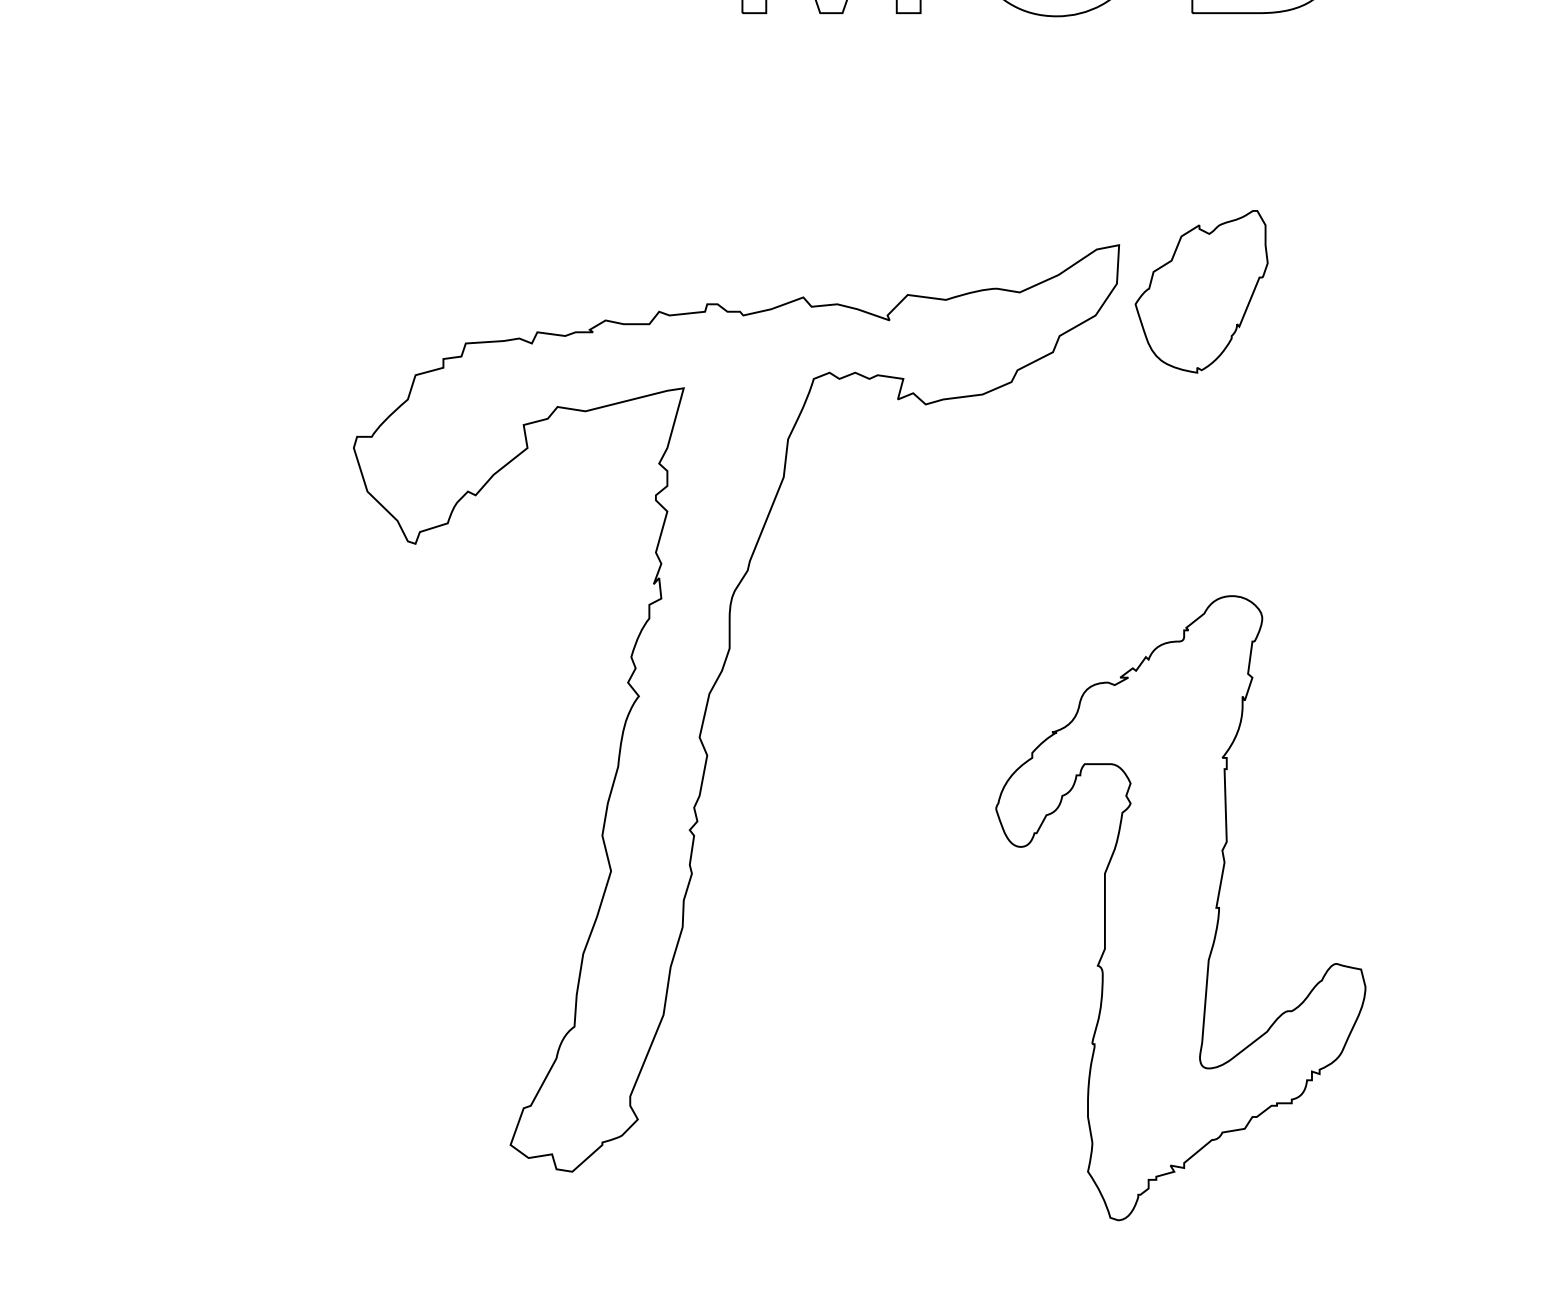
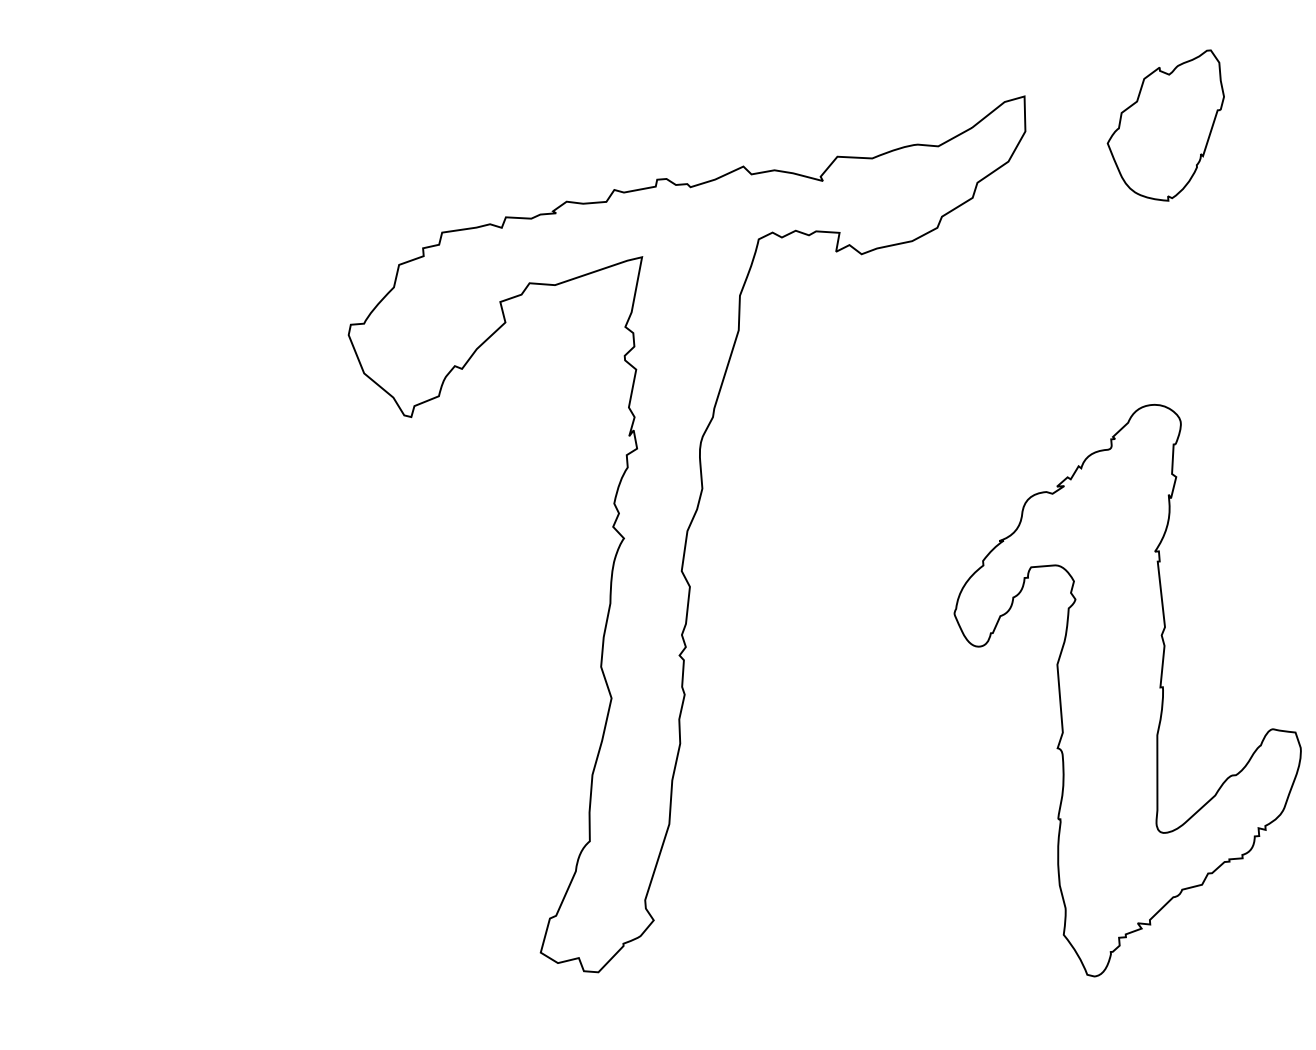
part: (1201, 291) -> (1166, 127), moved

